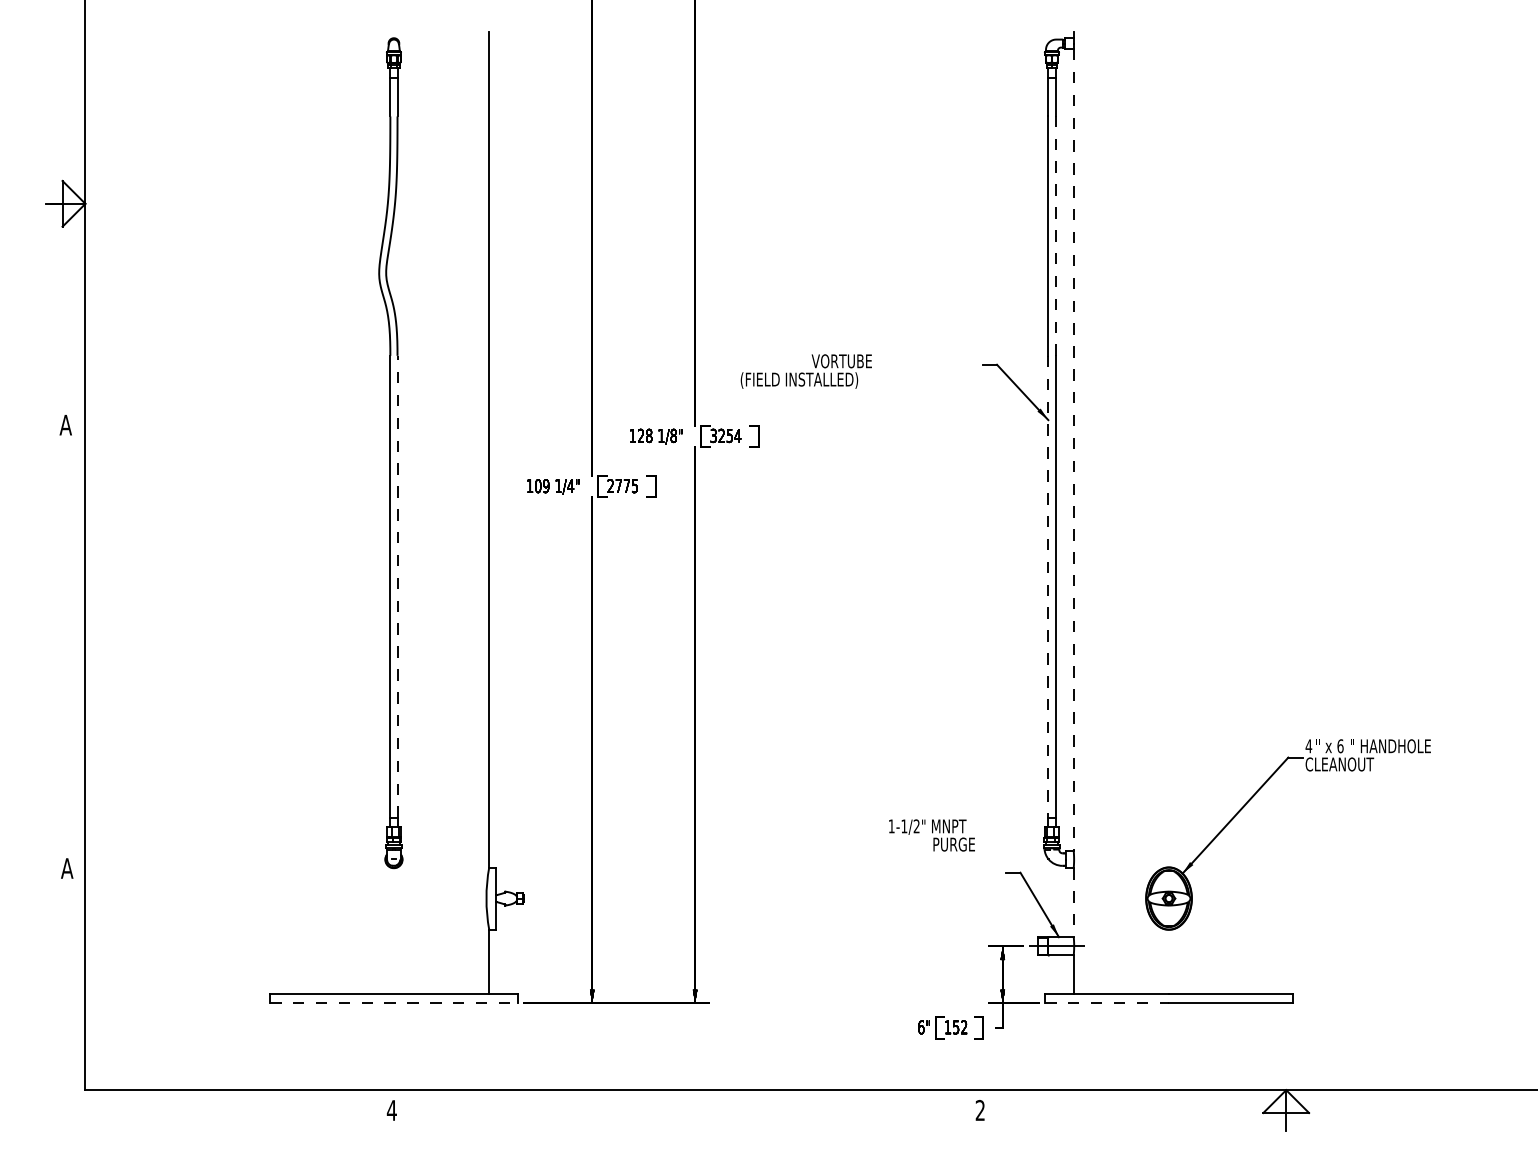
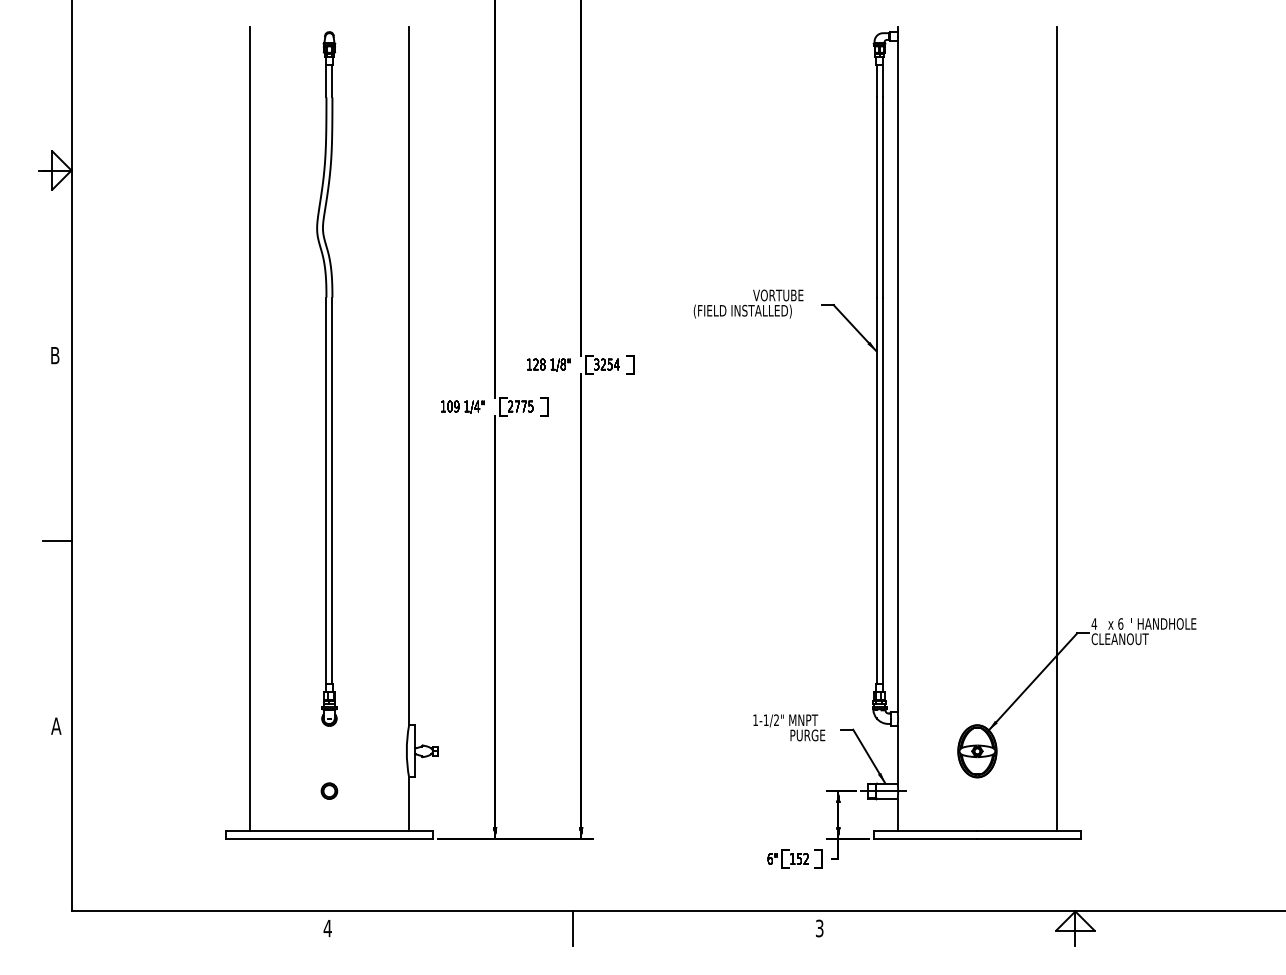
line: (1055, 236) -> (882, 197), dashed -> solid
text: (805, 371) -> (747, 303), moved
text: (65, 424) -> (54, 354), A -> B
line: (1073, 450) -> (897, 376), dashed -> solid
line: (298, 512) -> (249, 428), added
line: (1264, 512) -> (1057, 428), added
line: (397, 586) -> (332, 490), dashed -> solid
line: (1048, 587) -> (876, 491), dashed -> solid
line: (67, 647) -> (56, 541), added
text: (931, 835) -> (788, 727), moved
line: (1073, 903) -> (897, 755), dashed -> solid
part: (393, 946) -> (329, 791), added
line: (393, 1003) -> (329, 839), dashed -> solid
line: (1107, 1003) -> (925, 839), dashed -> solid
line: (685, 1110) -> (573, 928), added
text: (979, 1110) -> (818, 928), 2 -> 3

